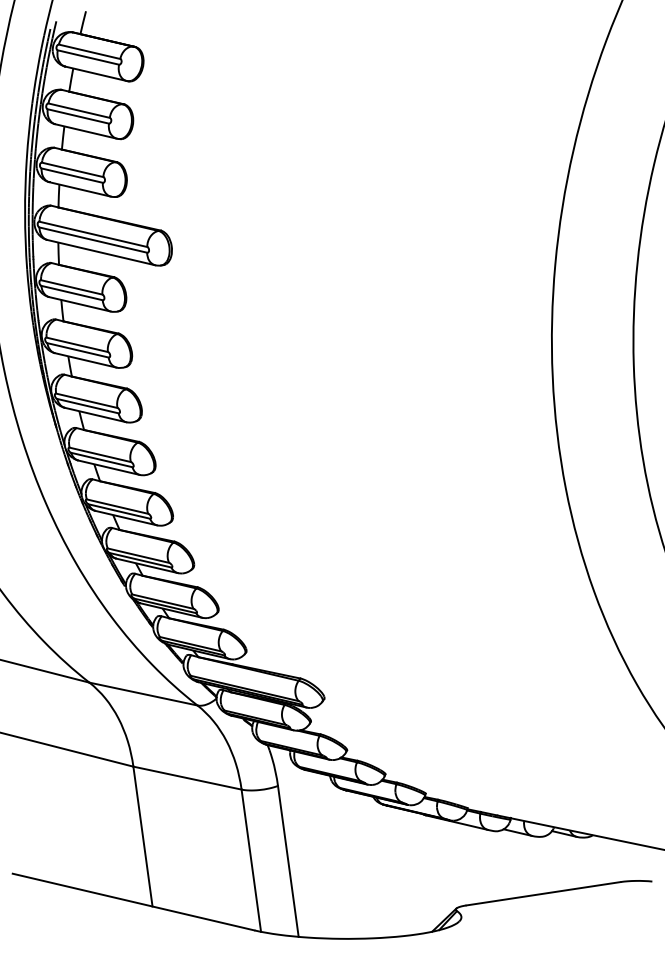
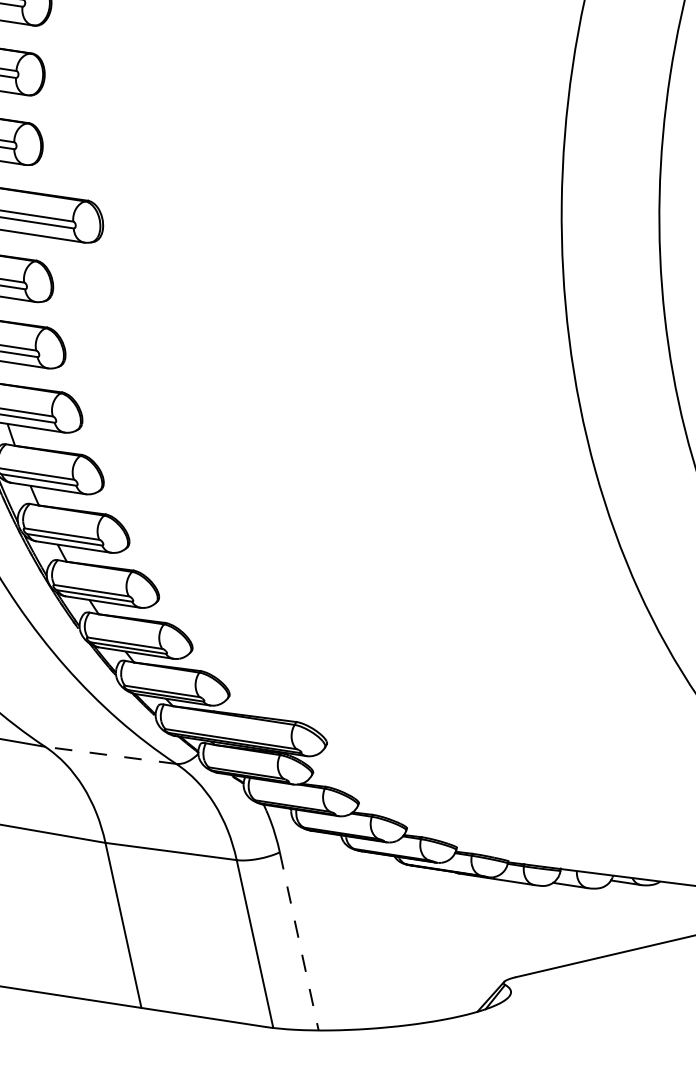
line: (143, 693) -> (110, 754), solid -> dashed
line: (288, 861) -> (299, 941), solid -> dashed

